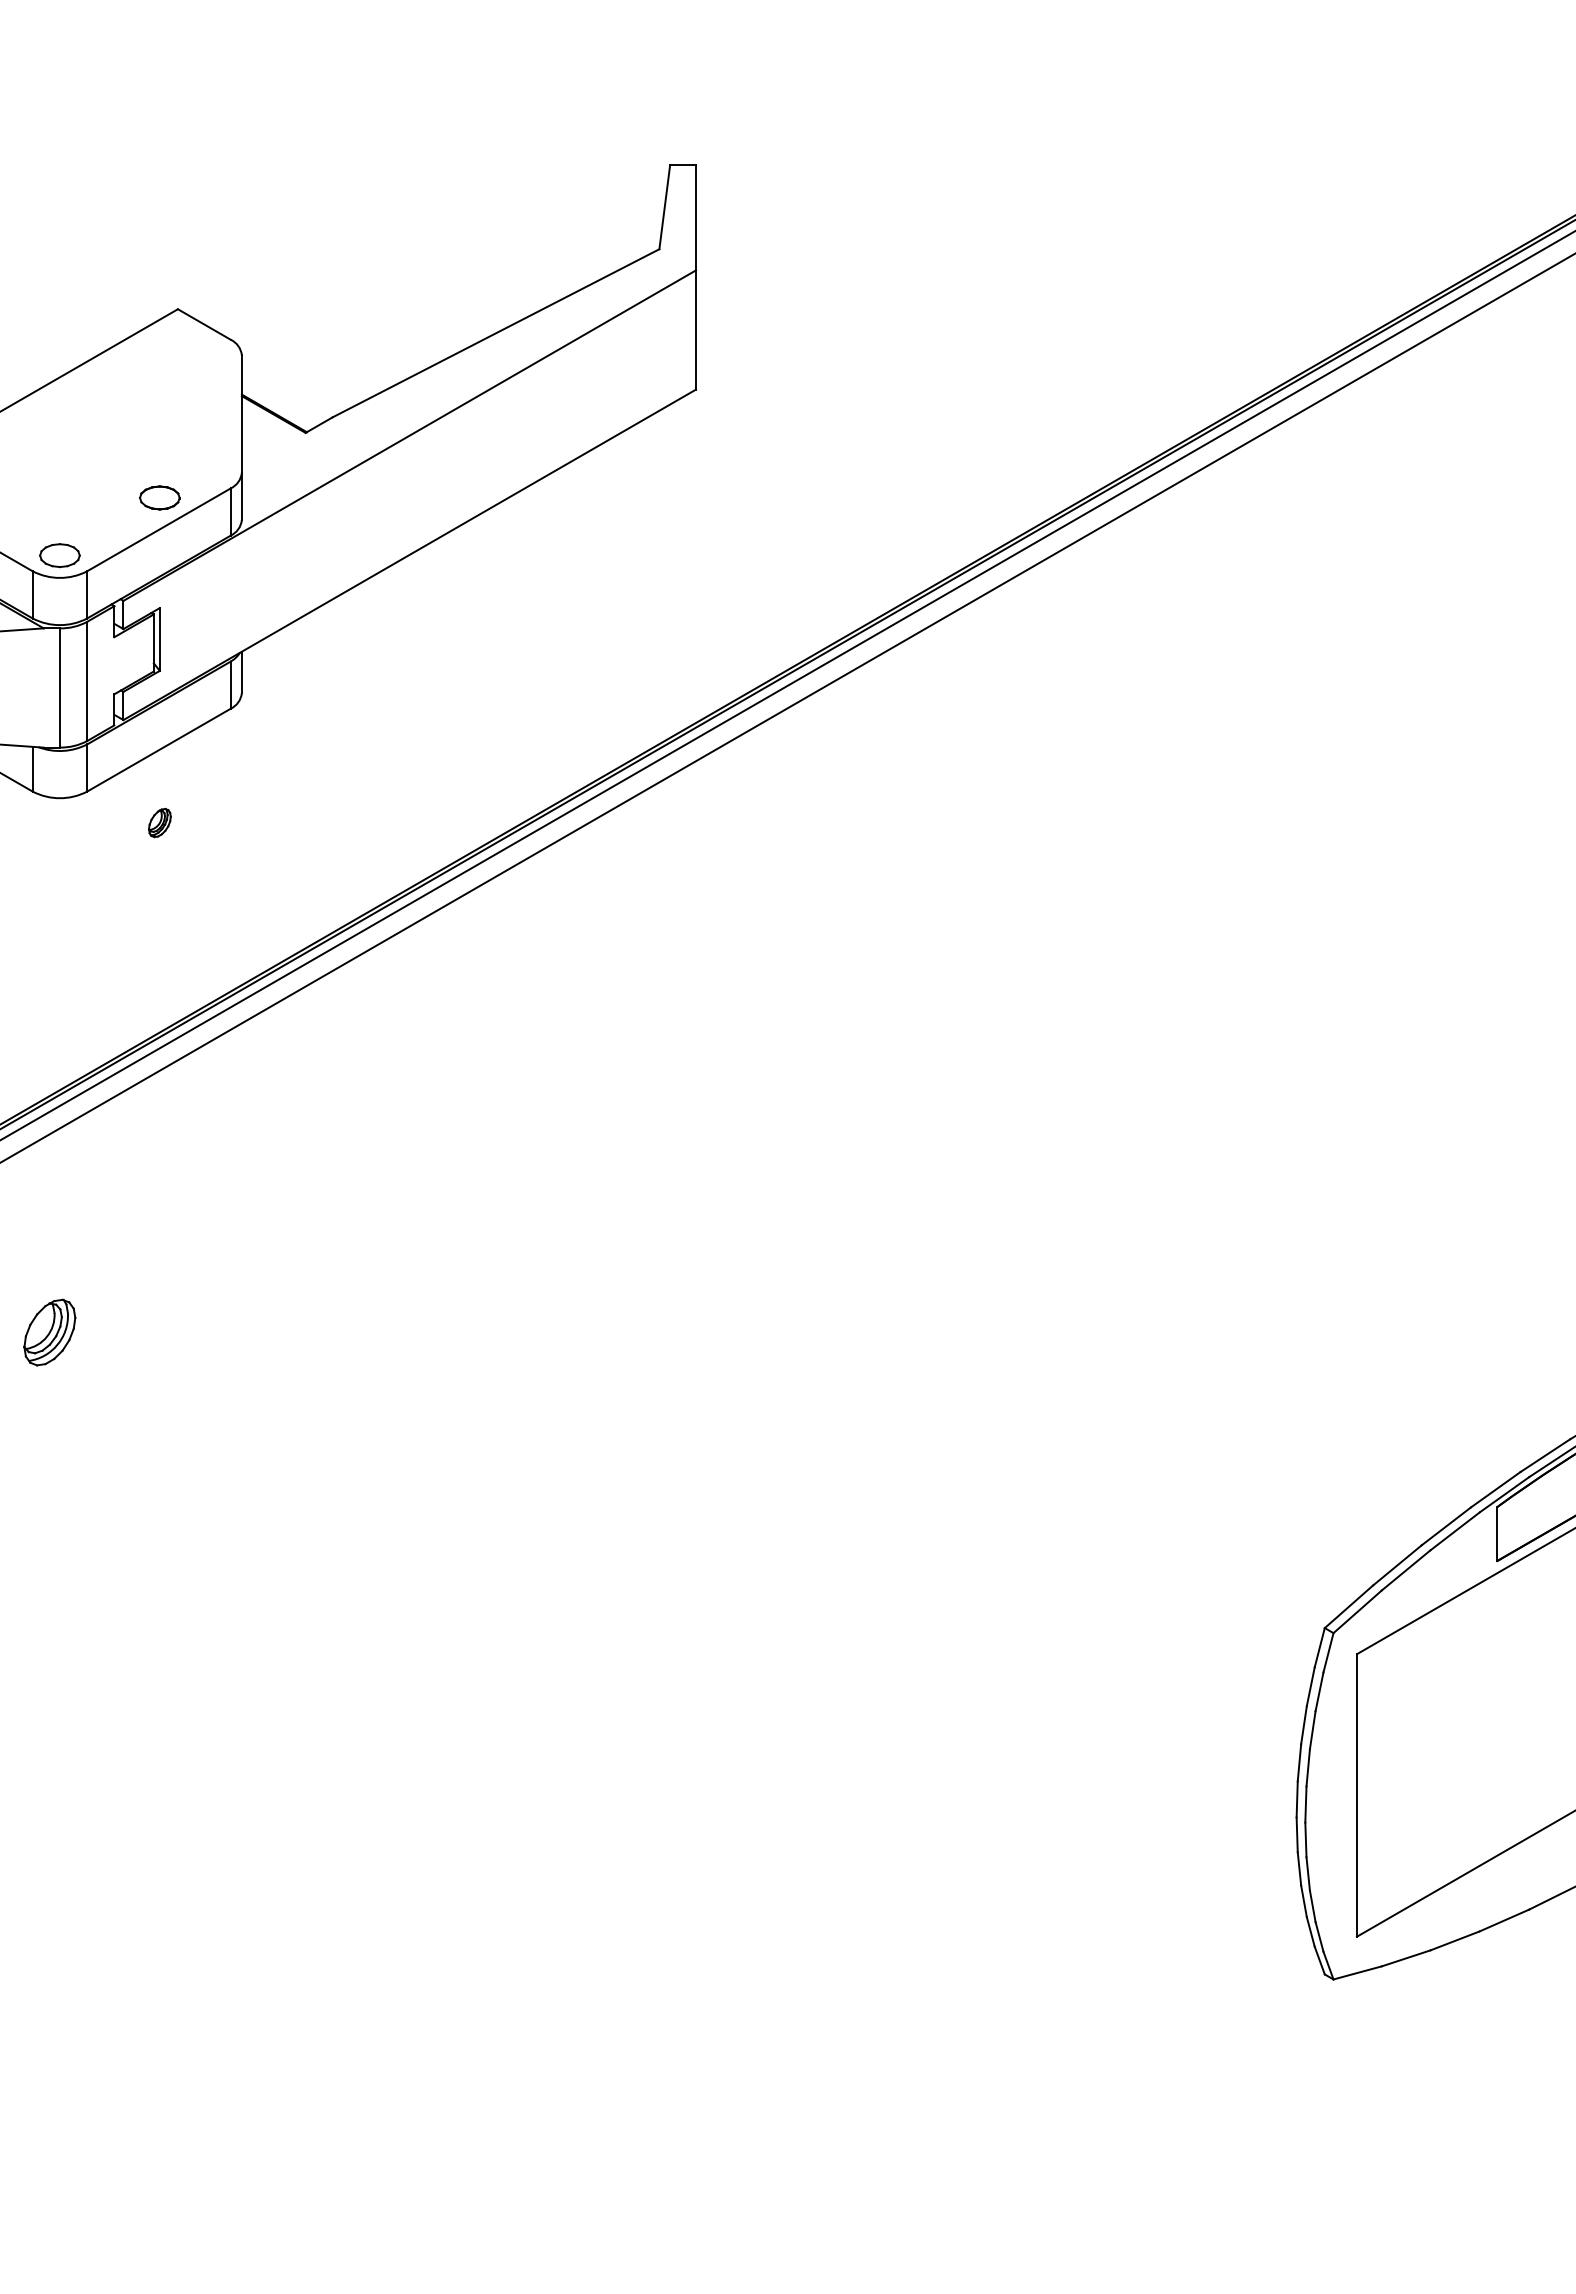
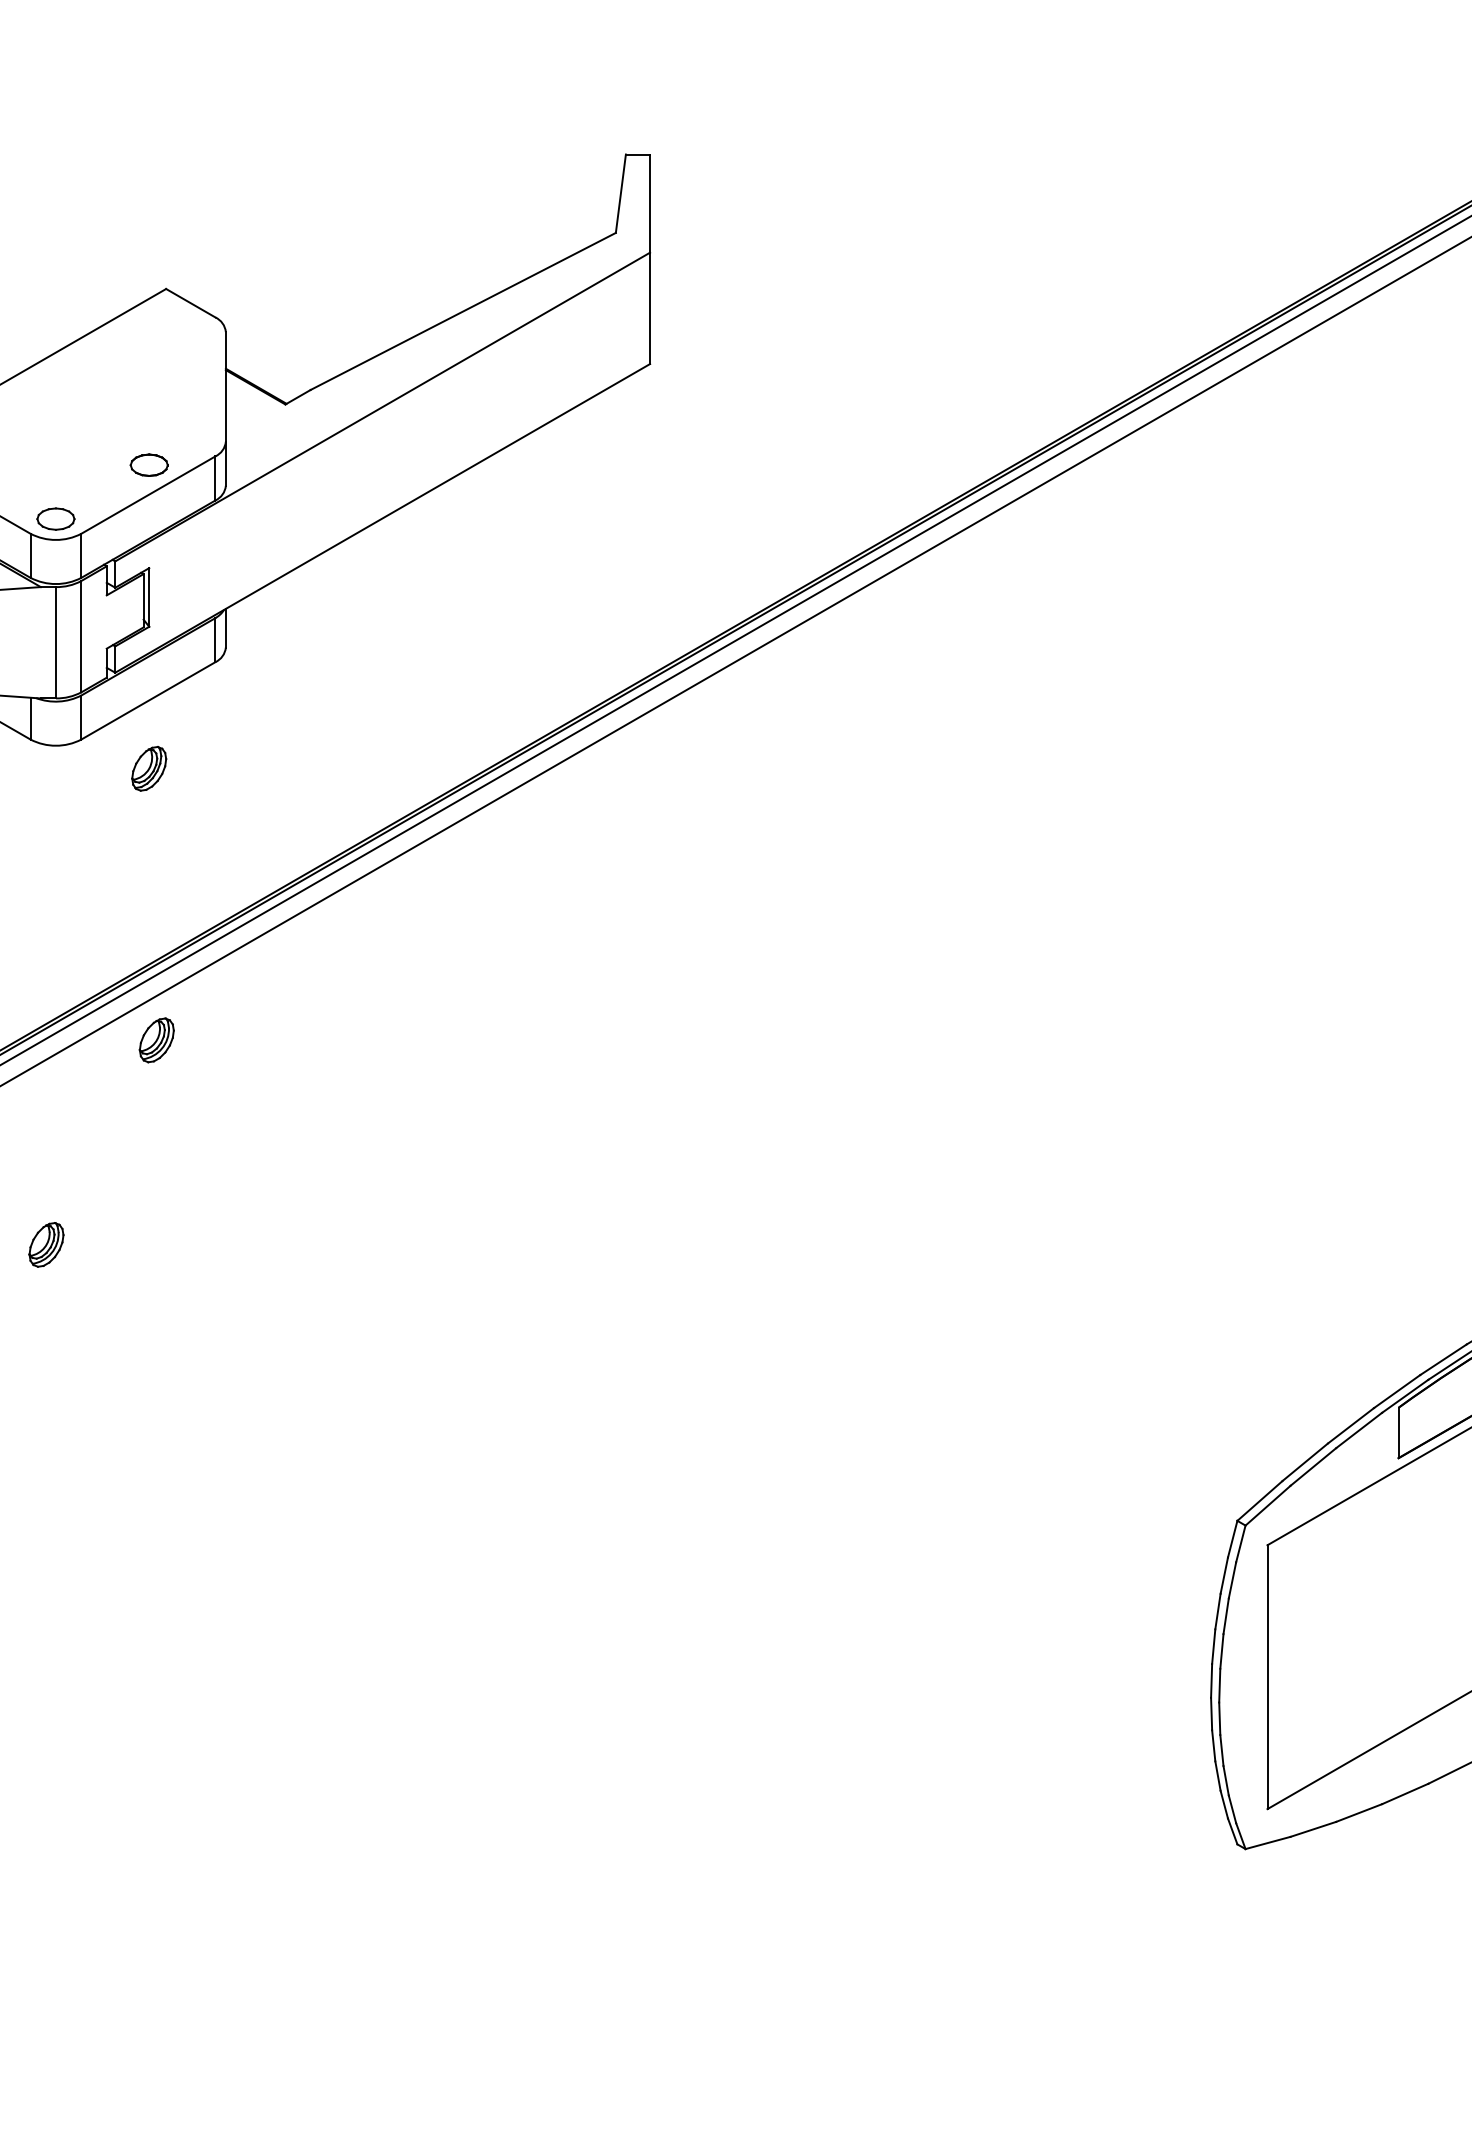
part: (160, 822) -> (149, 768), size x1.67
part: (167, 1113) -> (156, 1040), added
part: (49, 1332) -> (46, 1244), size x0.71

